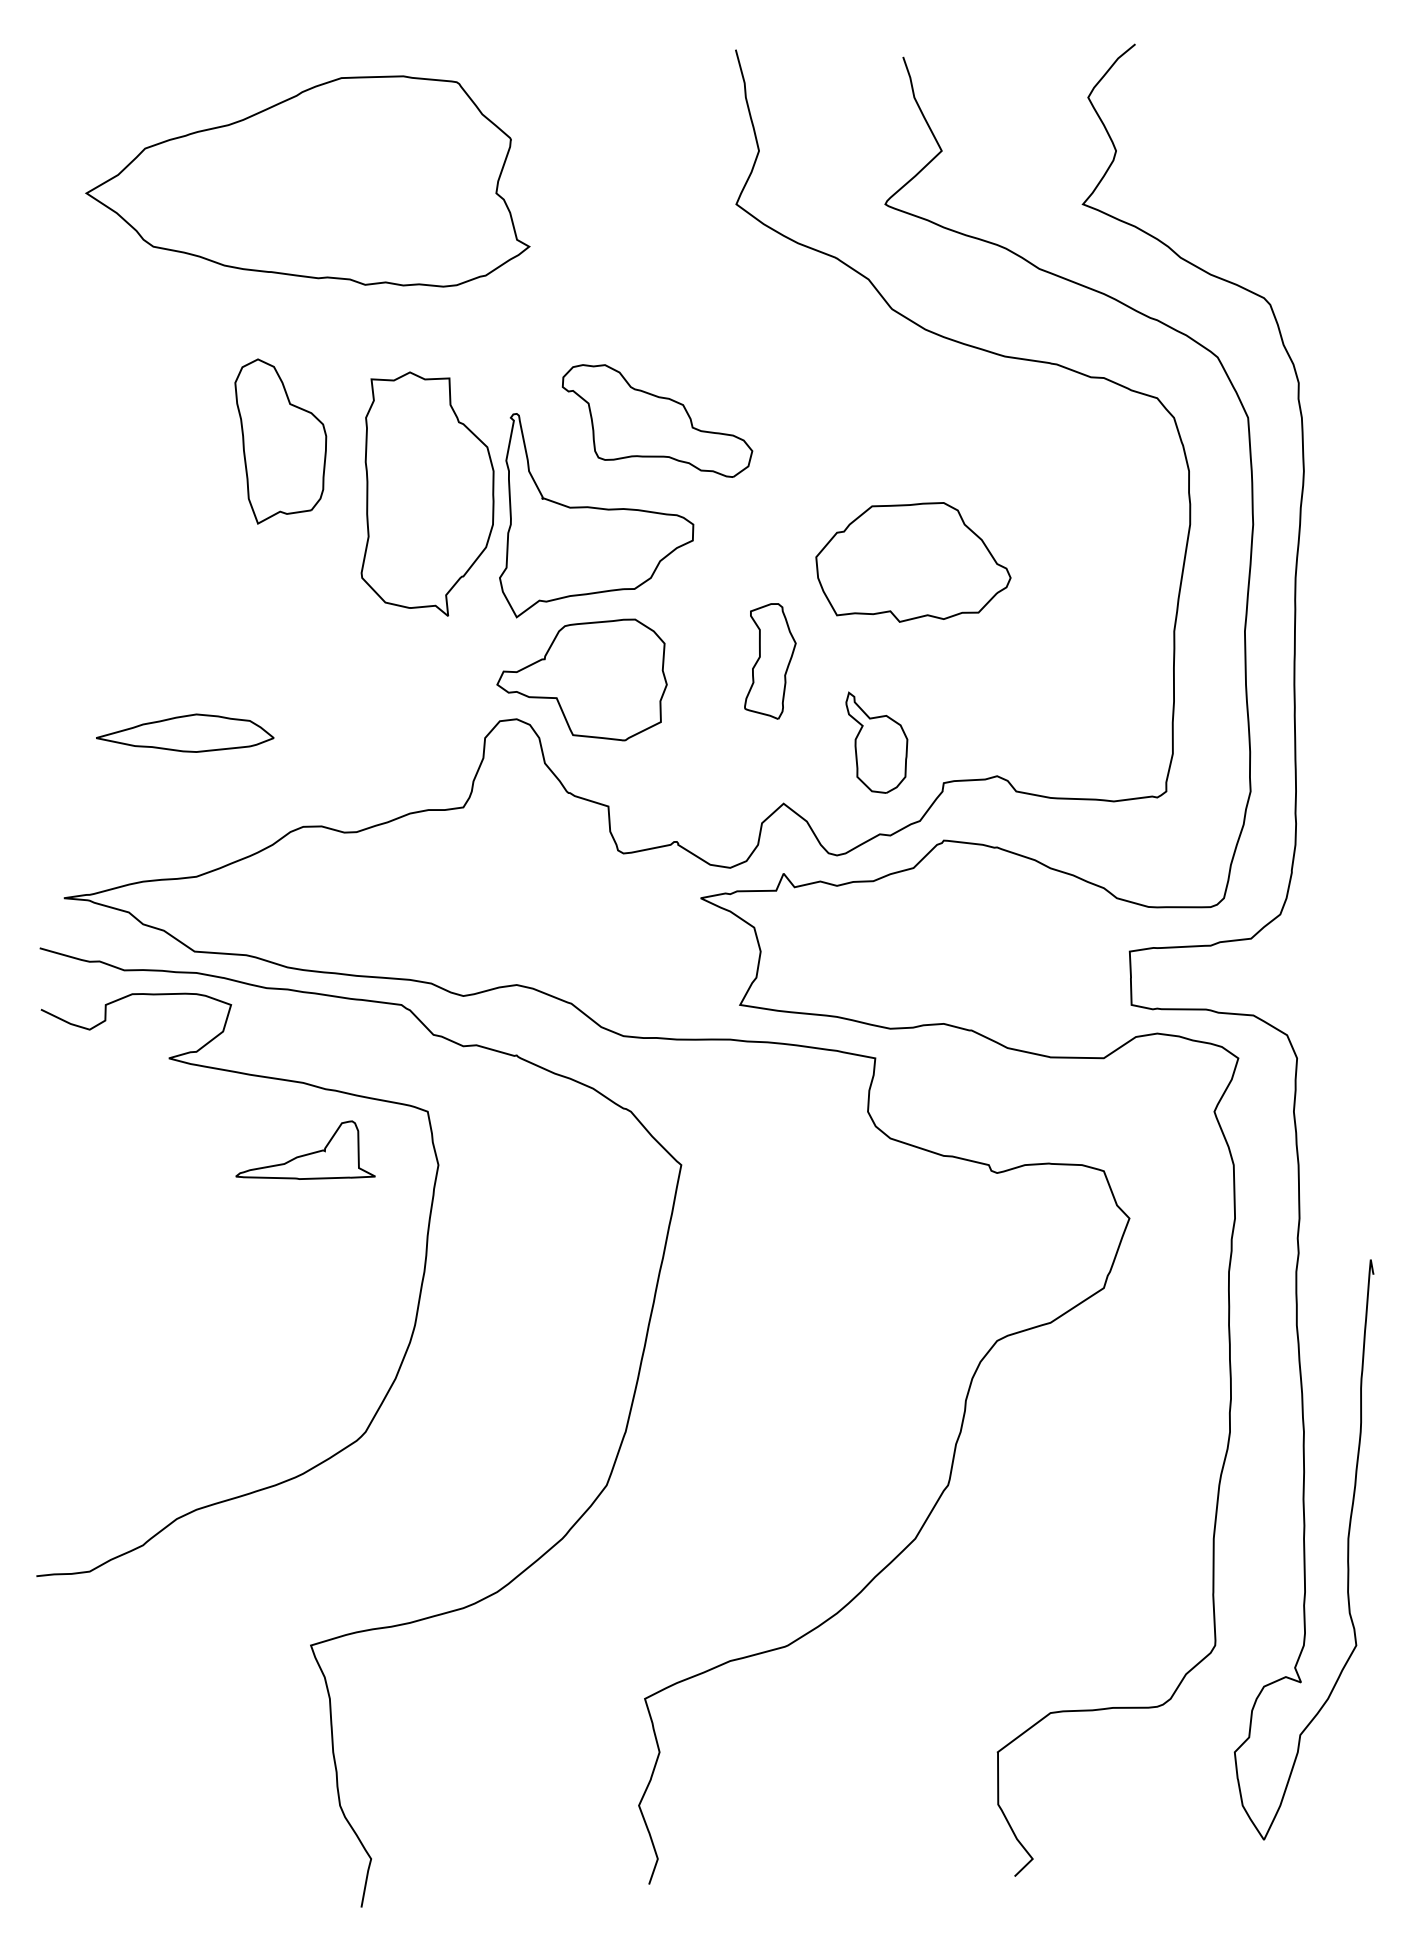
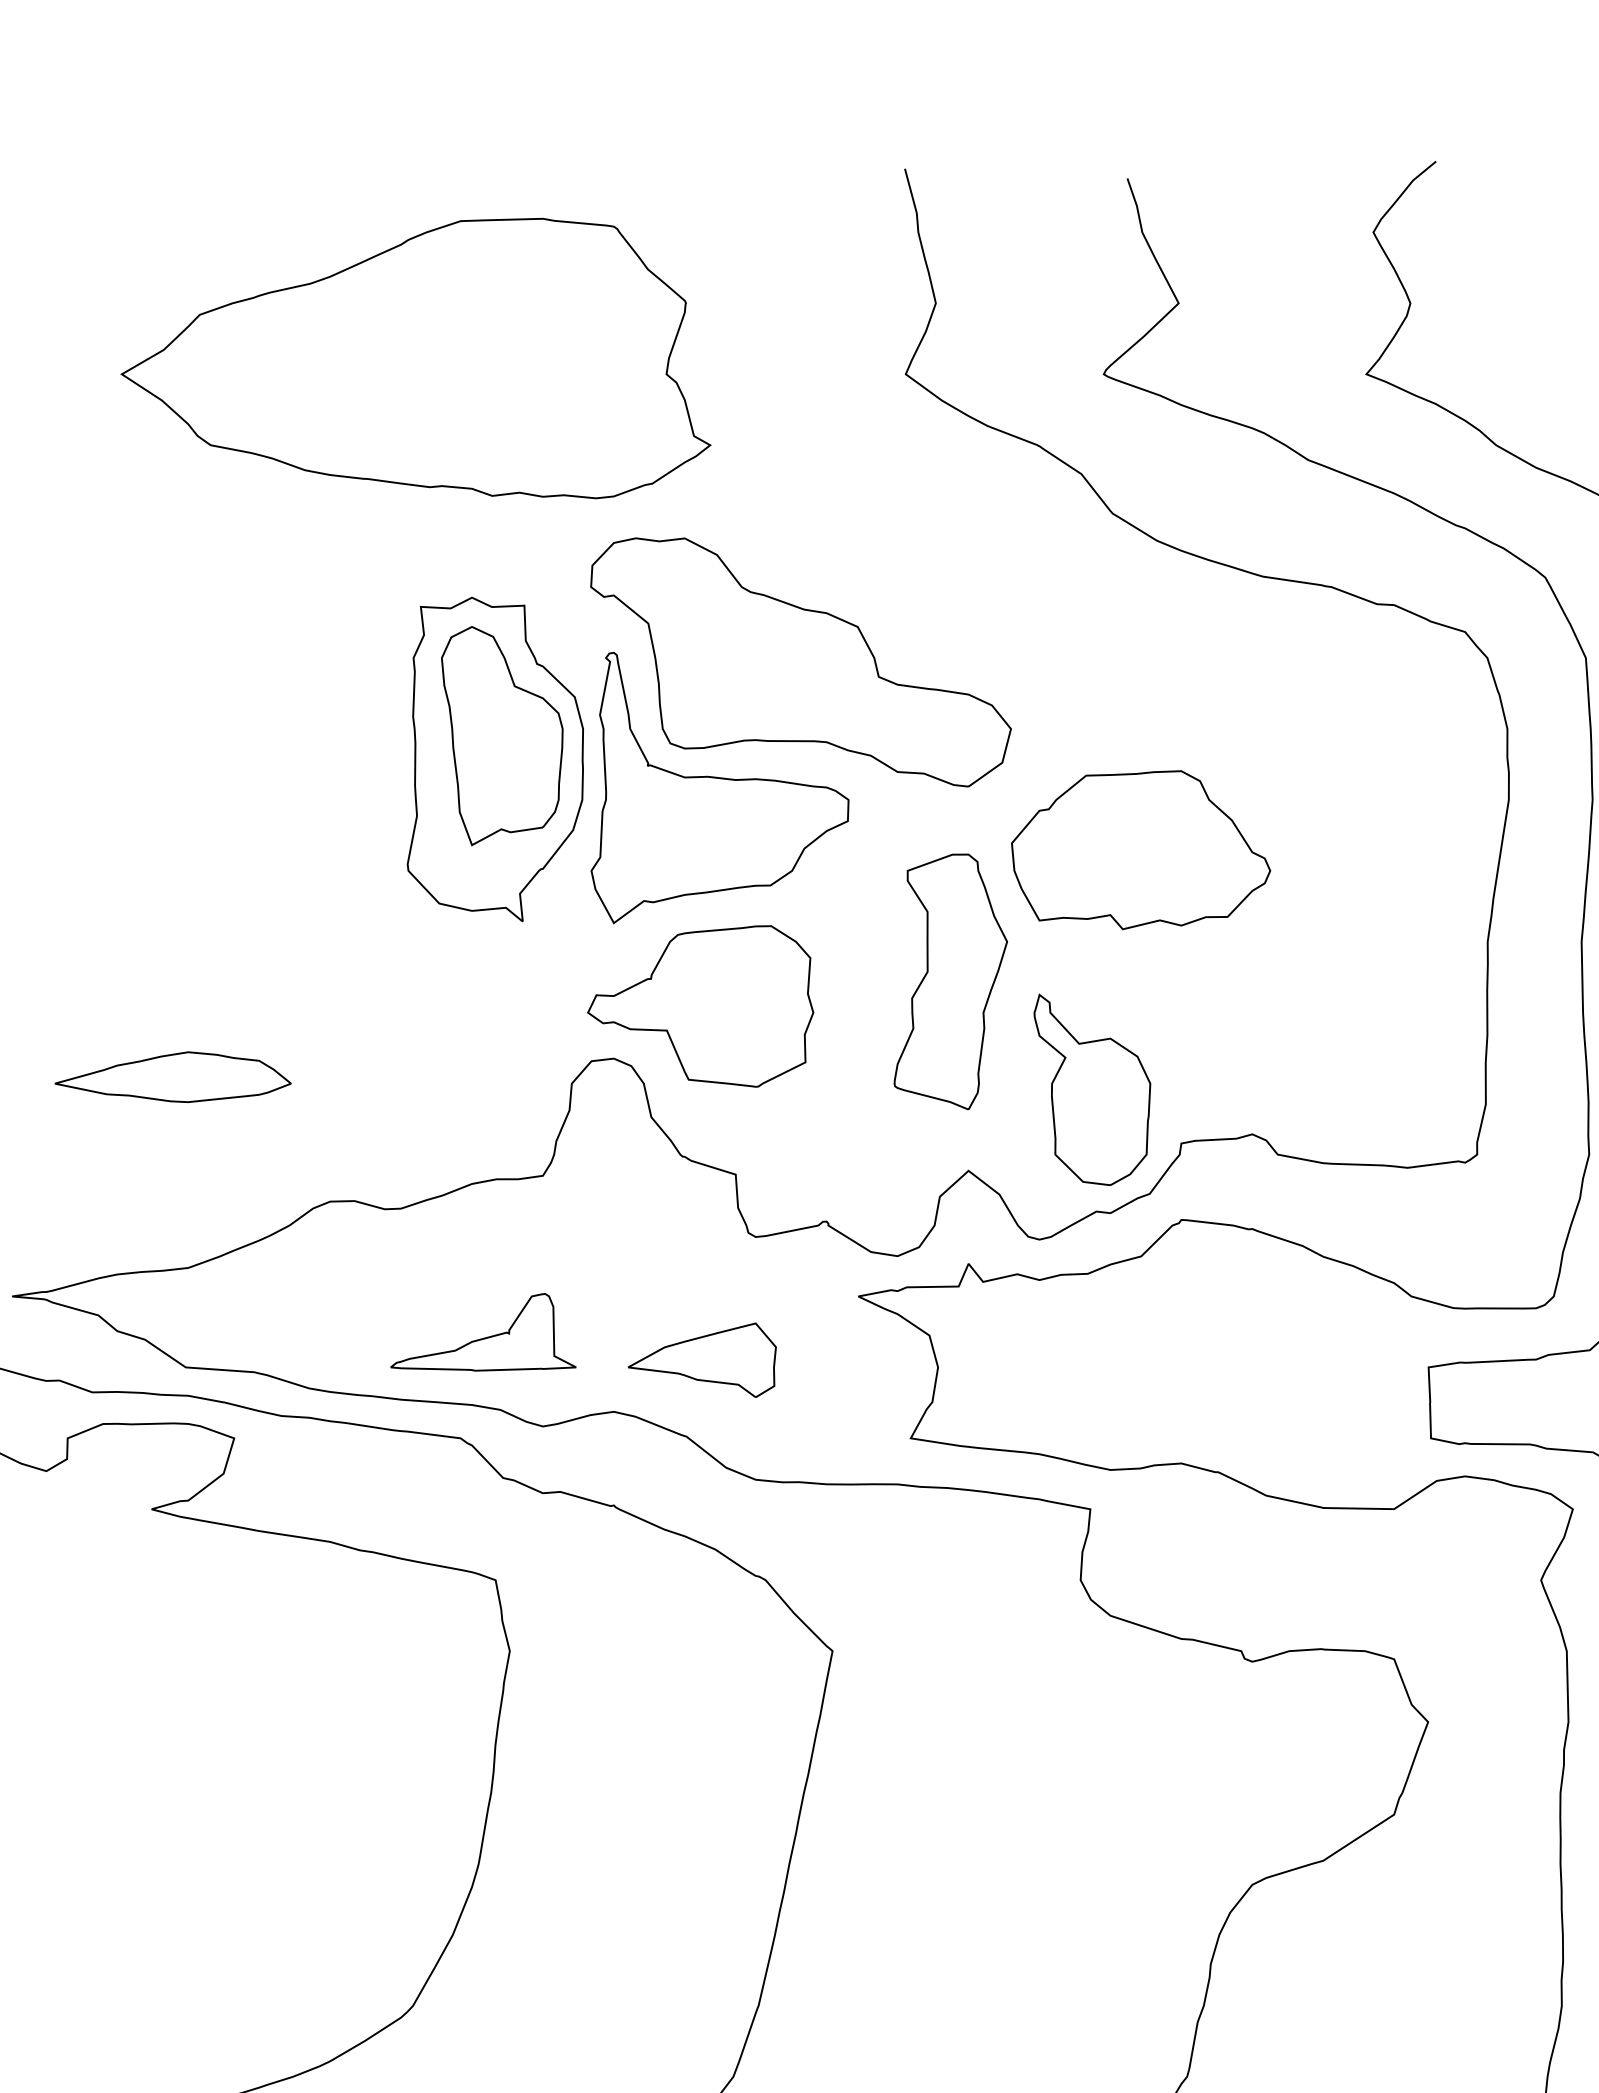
part: (307, 181) -> (415, 358), moved
part: (657, 420) -> (800, 661), size x1.67
part: (280, 441) -> (501, 736), moved
part: (770, 661) -> (951, 981), size x1.67
part: (876, 742) -> (1091, 1089), size x1.43
part: (583, 945) -> (702, 1359), added
part: (305, 1149) -> (483, 1331), moved

